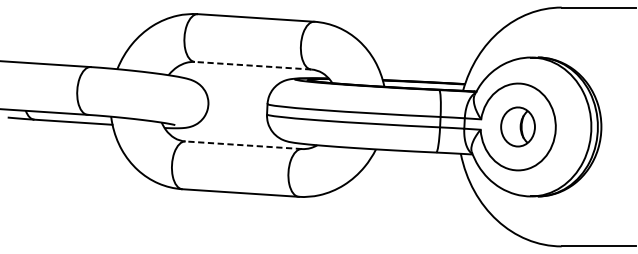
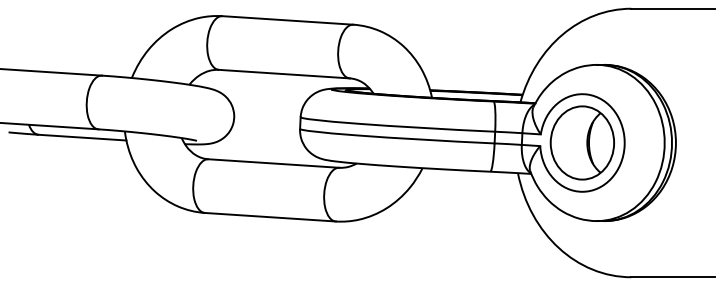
line: (253, 66) -> (284, 74), dashed -> solid
part: (517, 126) -> (581, 142), size x1.67
line: (243, 145) -> (273, 163), dashed -> solid

